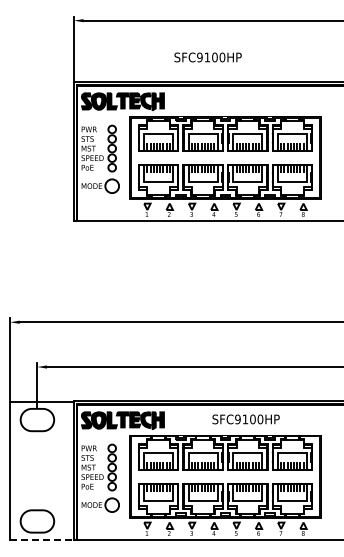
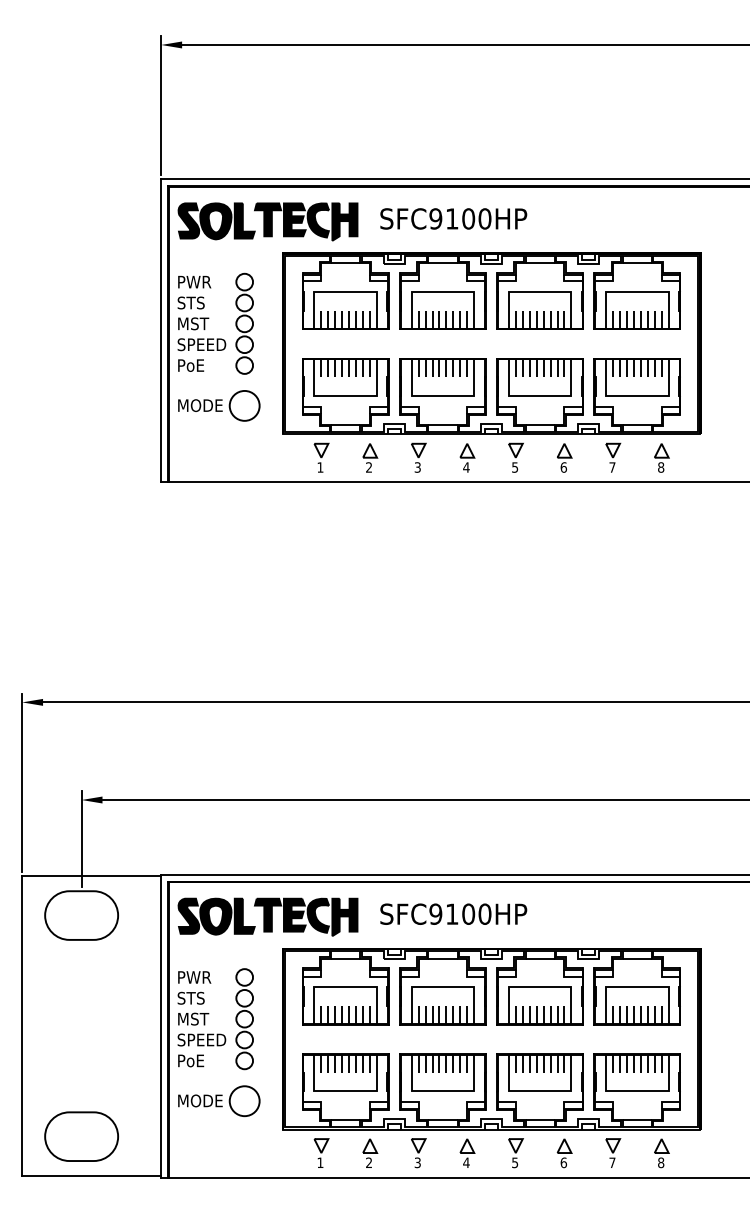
text: (207, 57) -> (452, 218), moved
text: (245, 419) -> (452, 914), moved
line: (42, 539) -> (92, 1175), dashed -> solid

